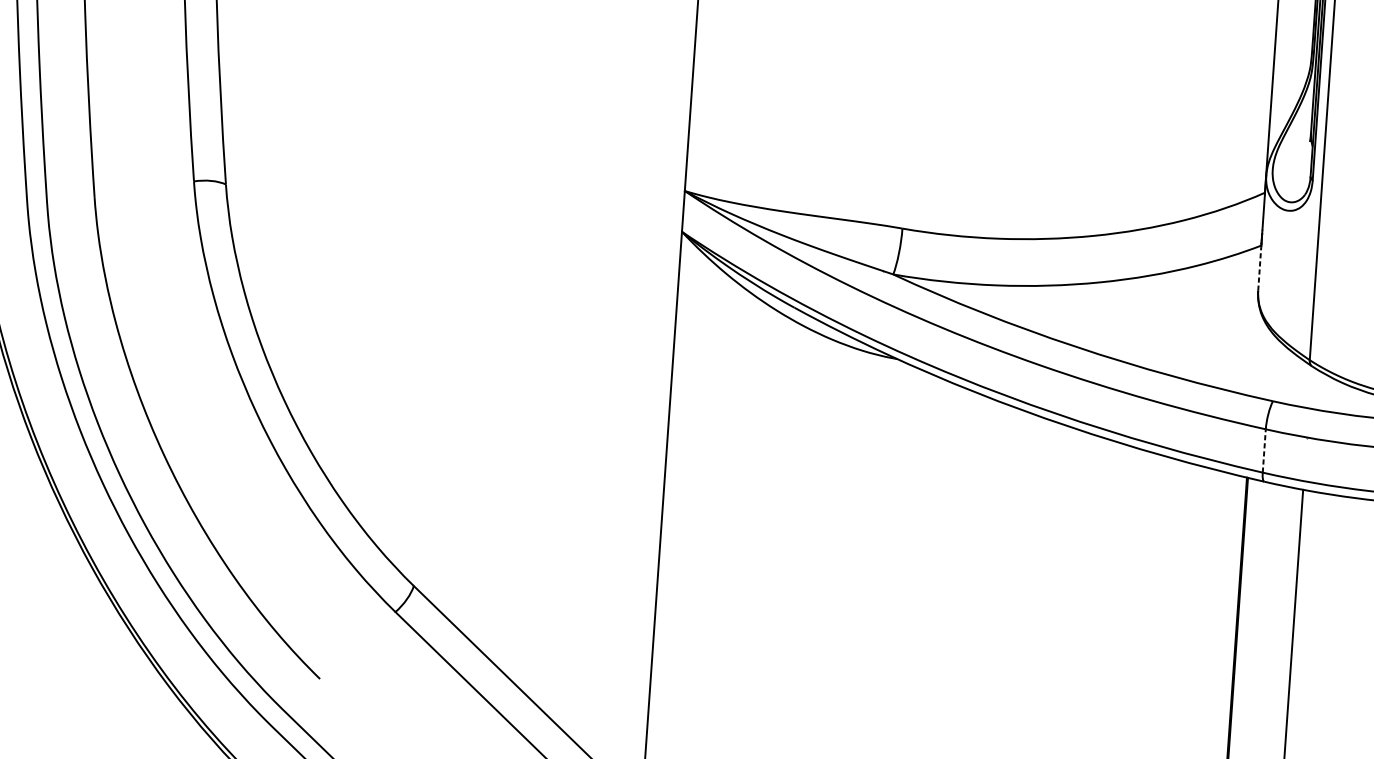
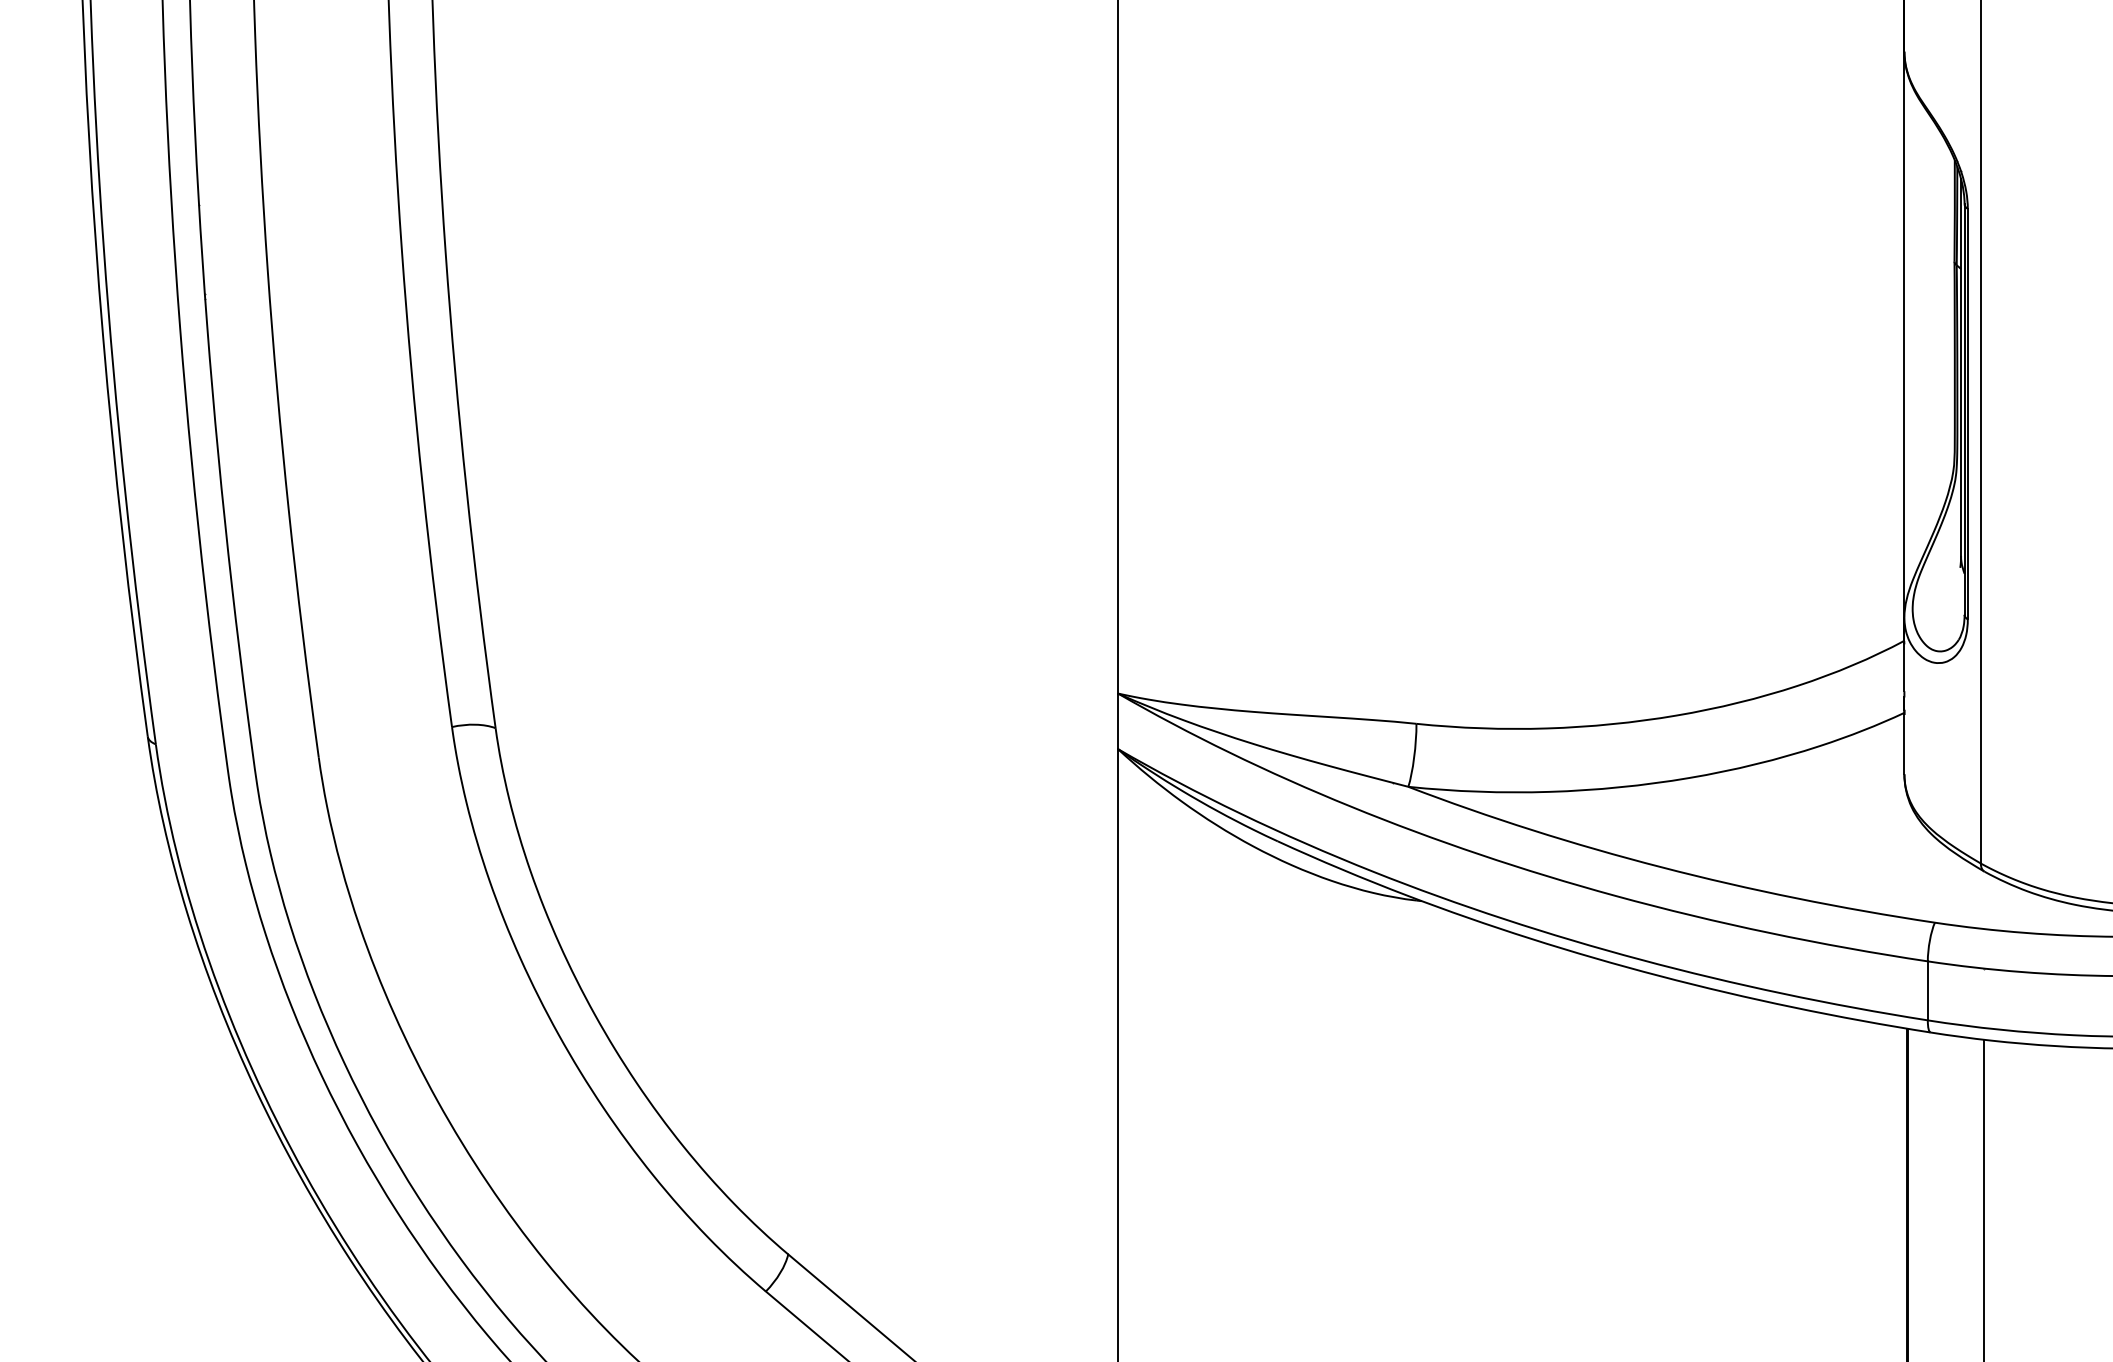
line: (1259, 268) -> (1904, 744), dashed -> solid
line: (1264, 450) -> (1927, 990), dashed -> solid

